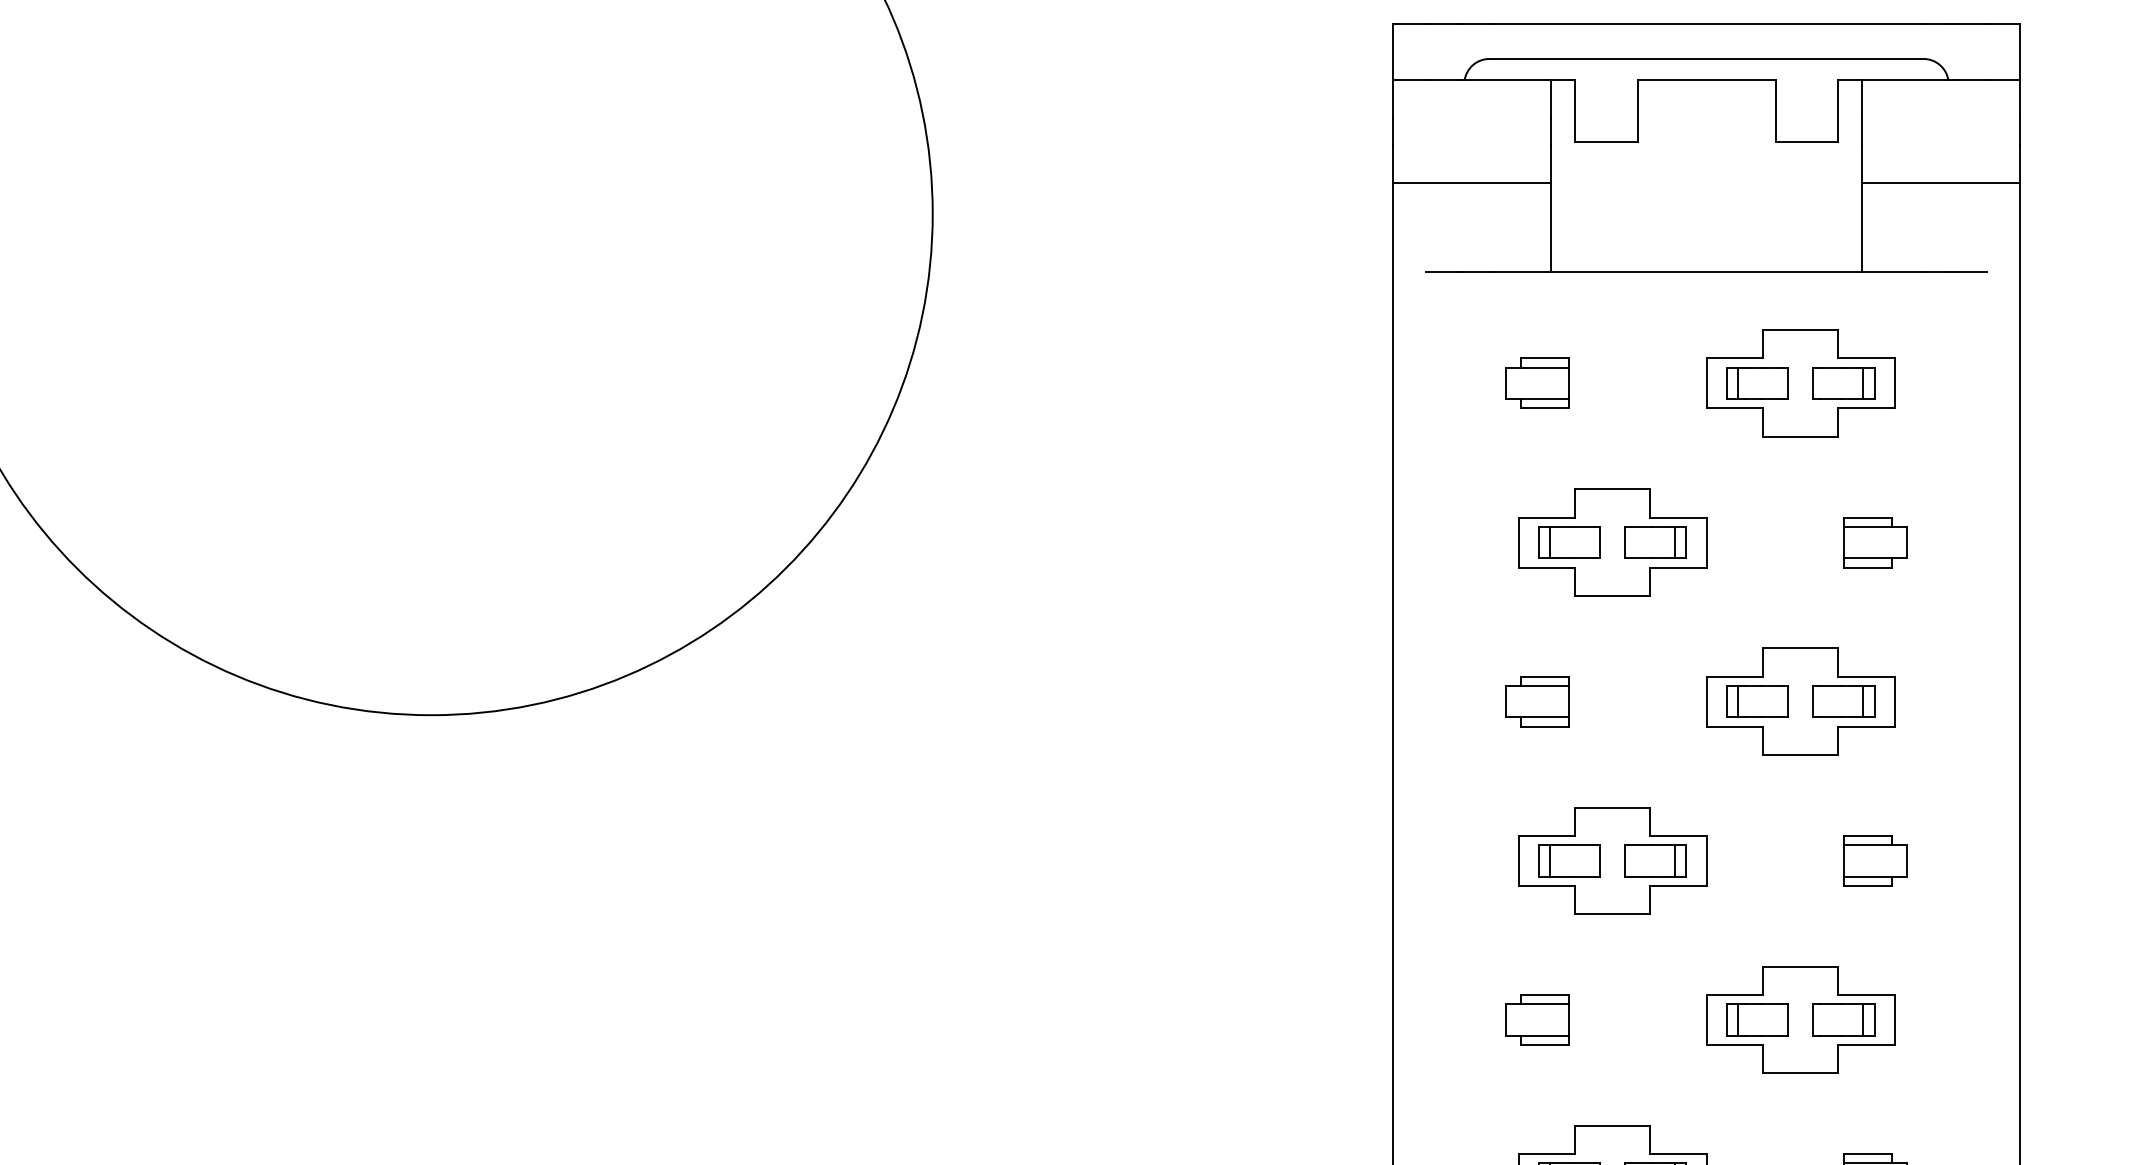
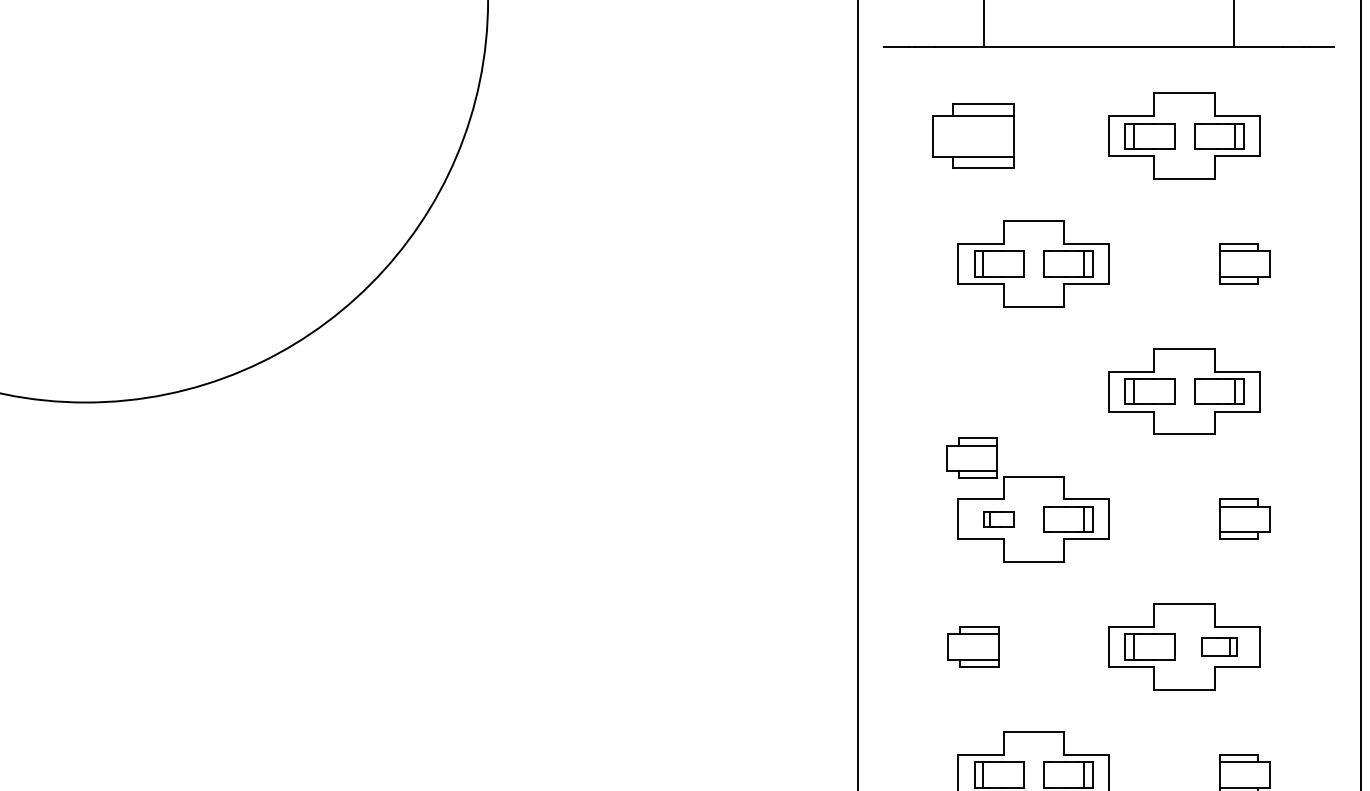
part: (1537, 382) -> (973, 135), size x1.6
part: (1537, 701) -> (971, 458), moved
part: (1569, 860) -> (999, 519), size x0.6
part: (1843, 1019) -> (1219, 646), size x0.7

